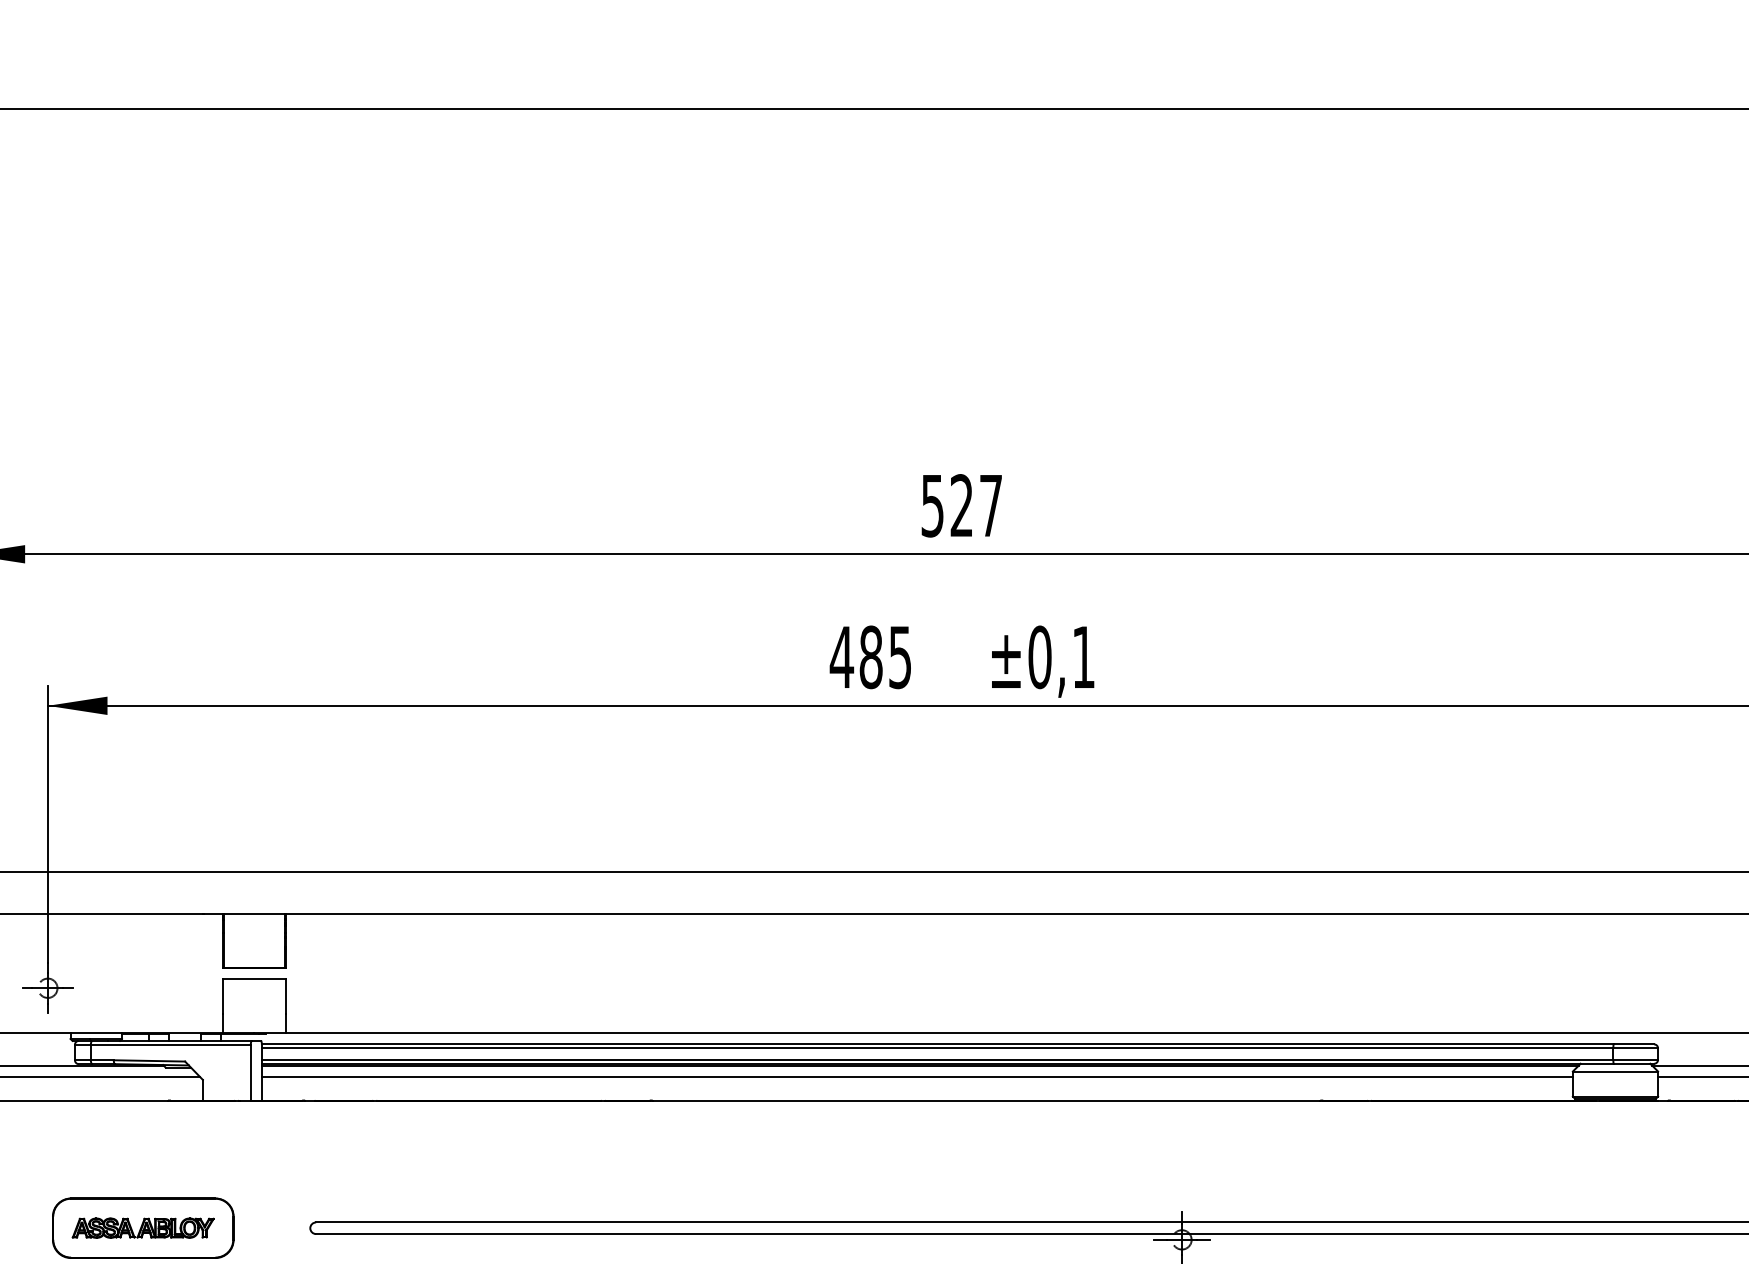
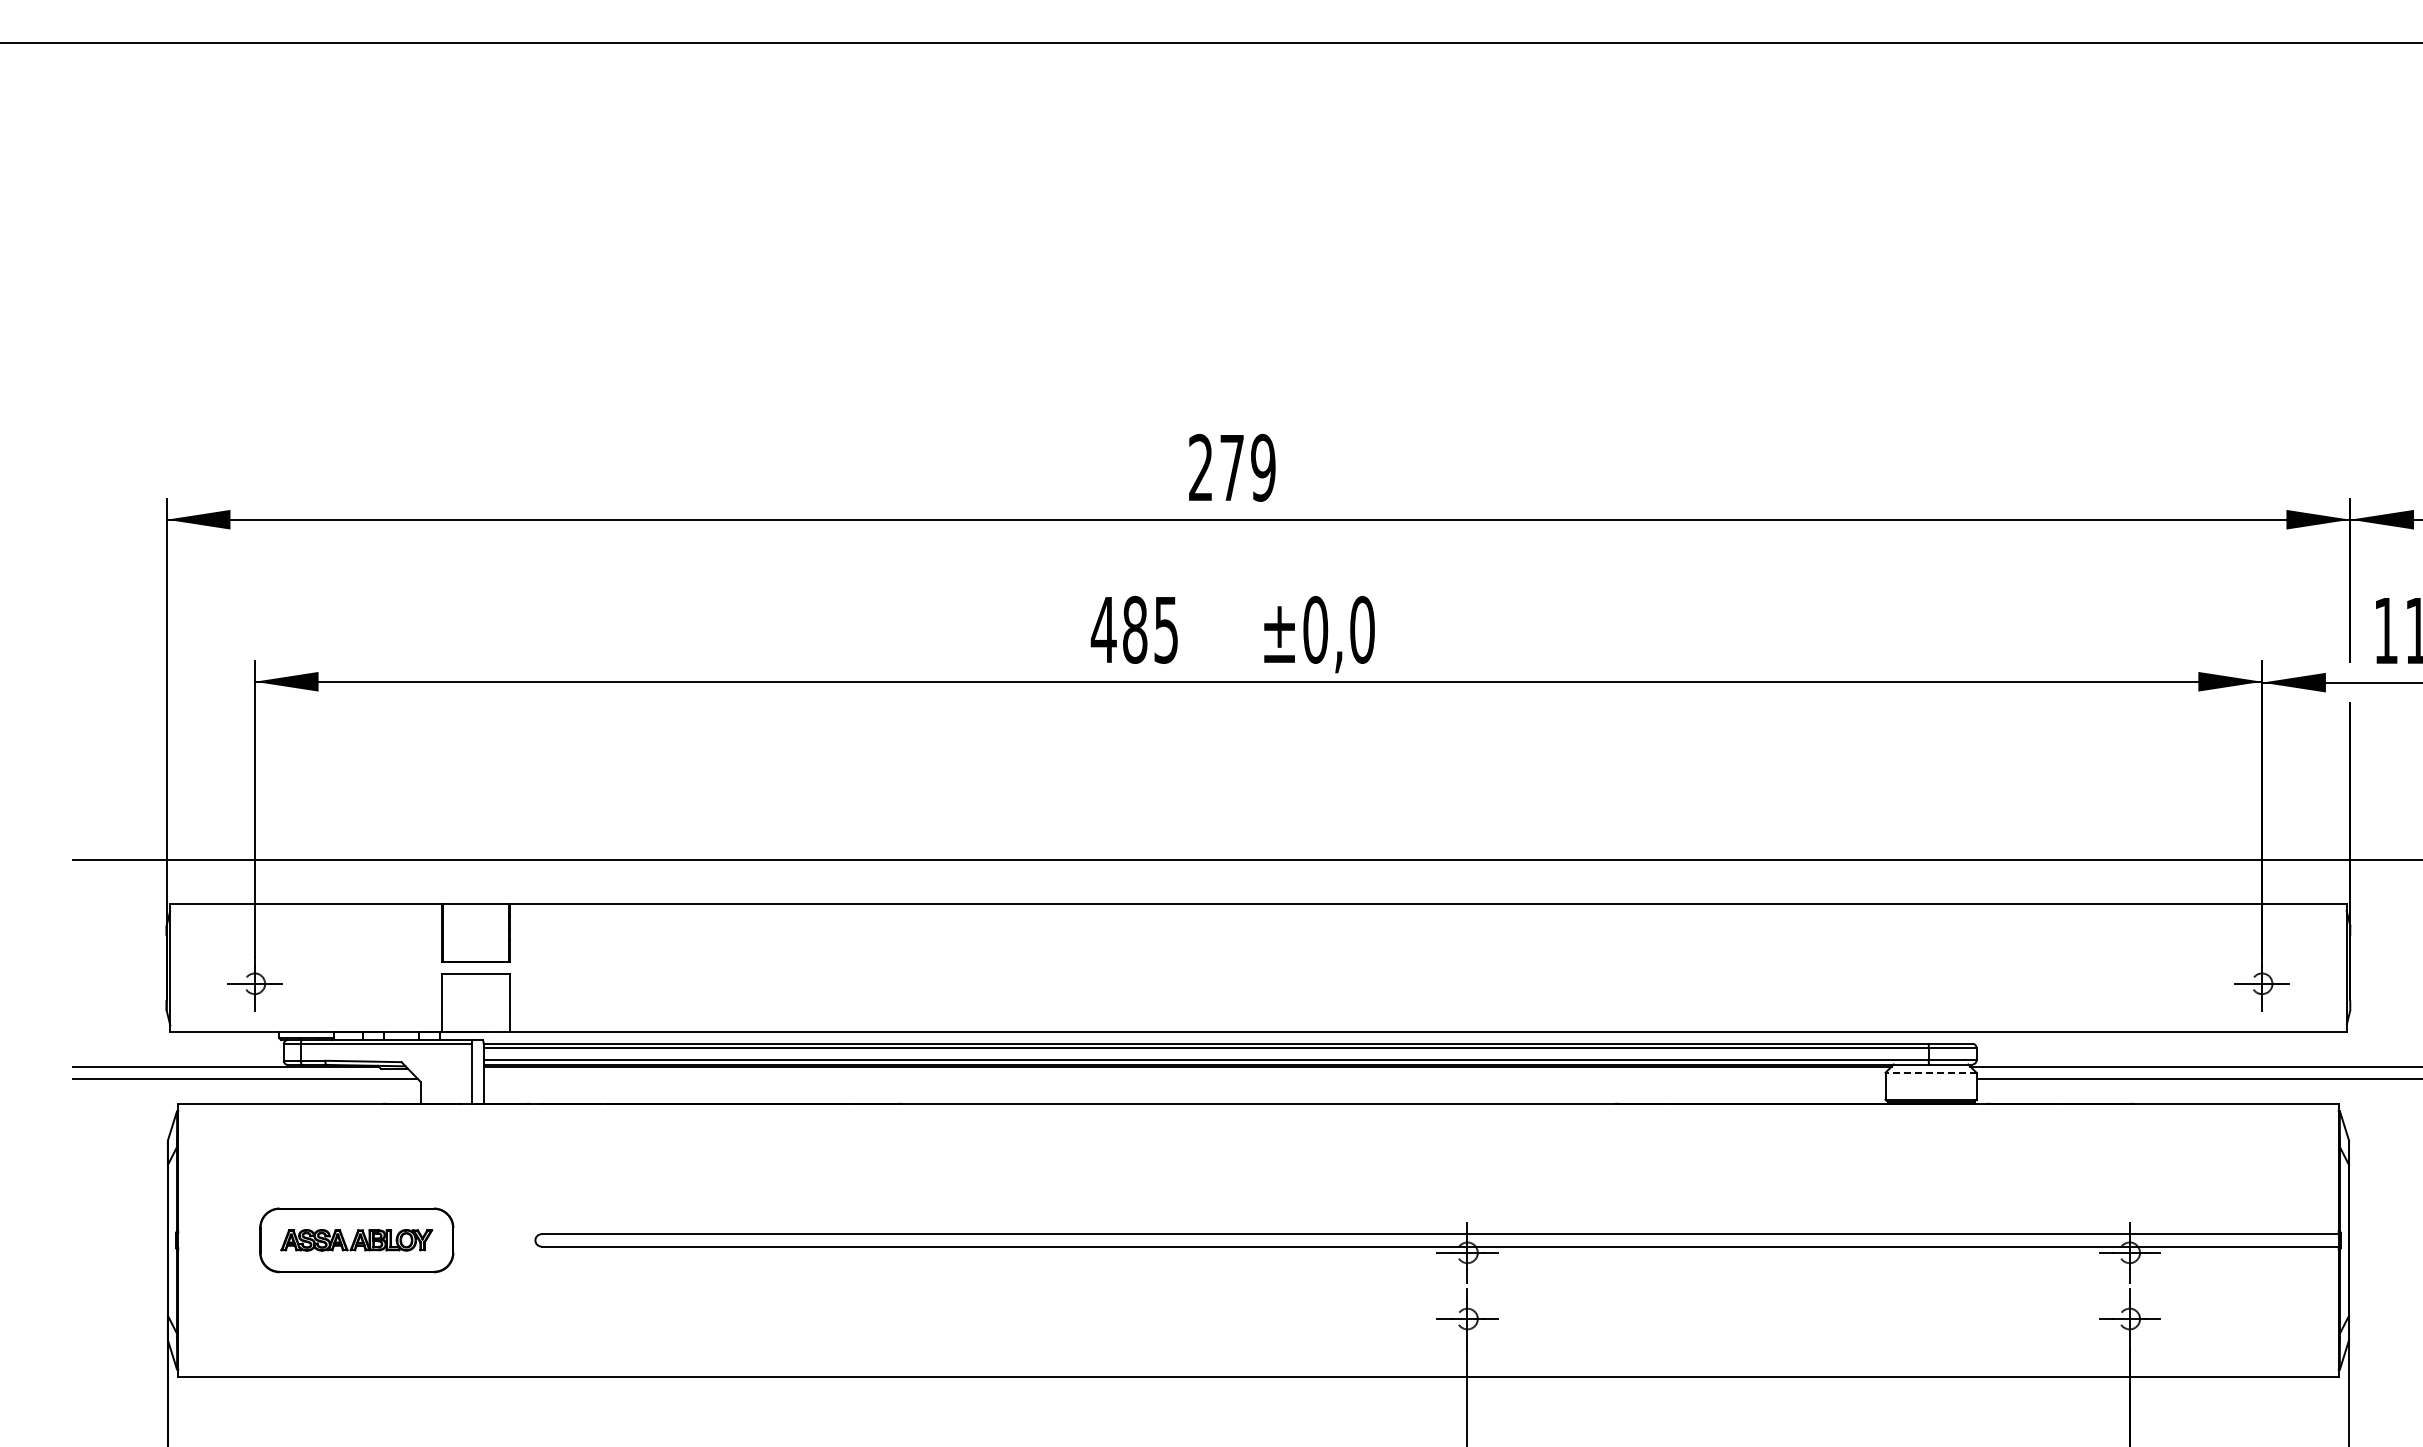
text: (962, 505) -> (1232, 467), 527 -> 279
text: (1083, 656) -> (1362, 629), ±0,1 -> ±0,0
line: (1615, 1071) -> (1931, 1072), solid -> dashed
line: (917, 1076) -> (1184, 1078), removed

